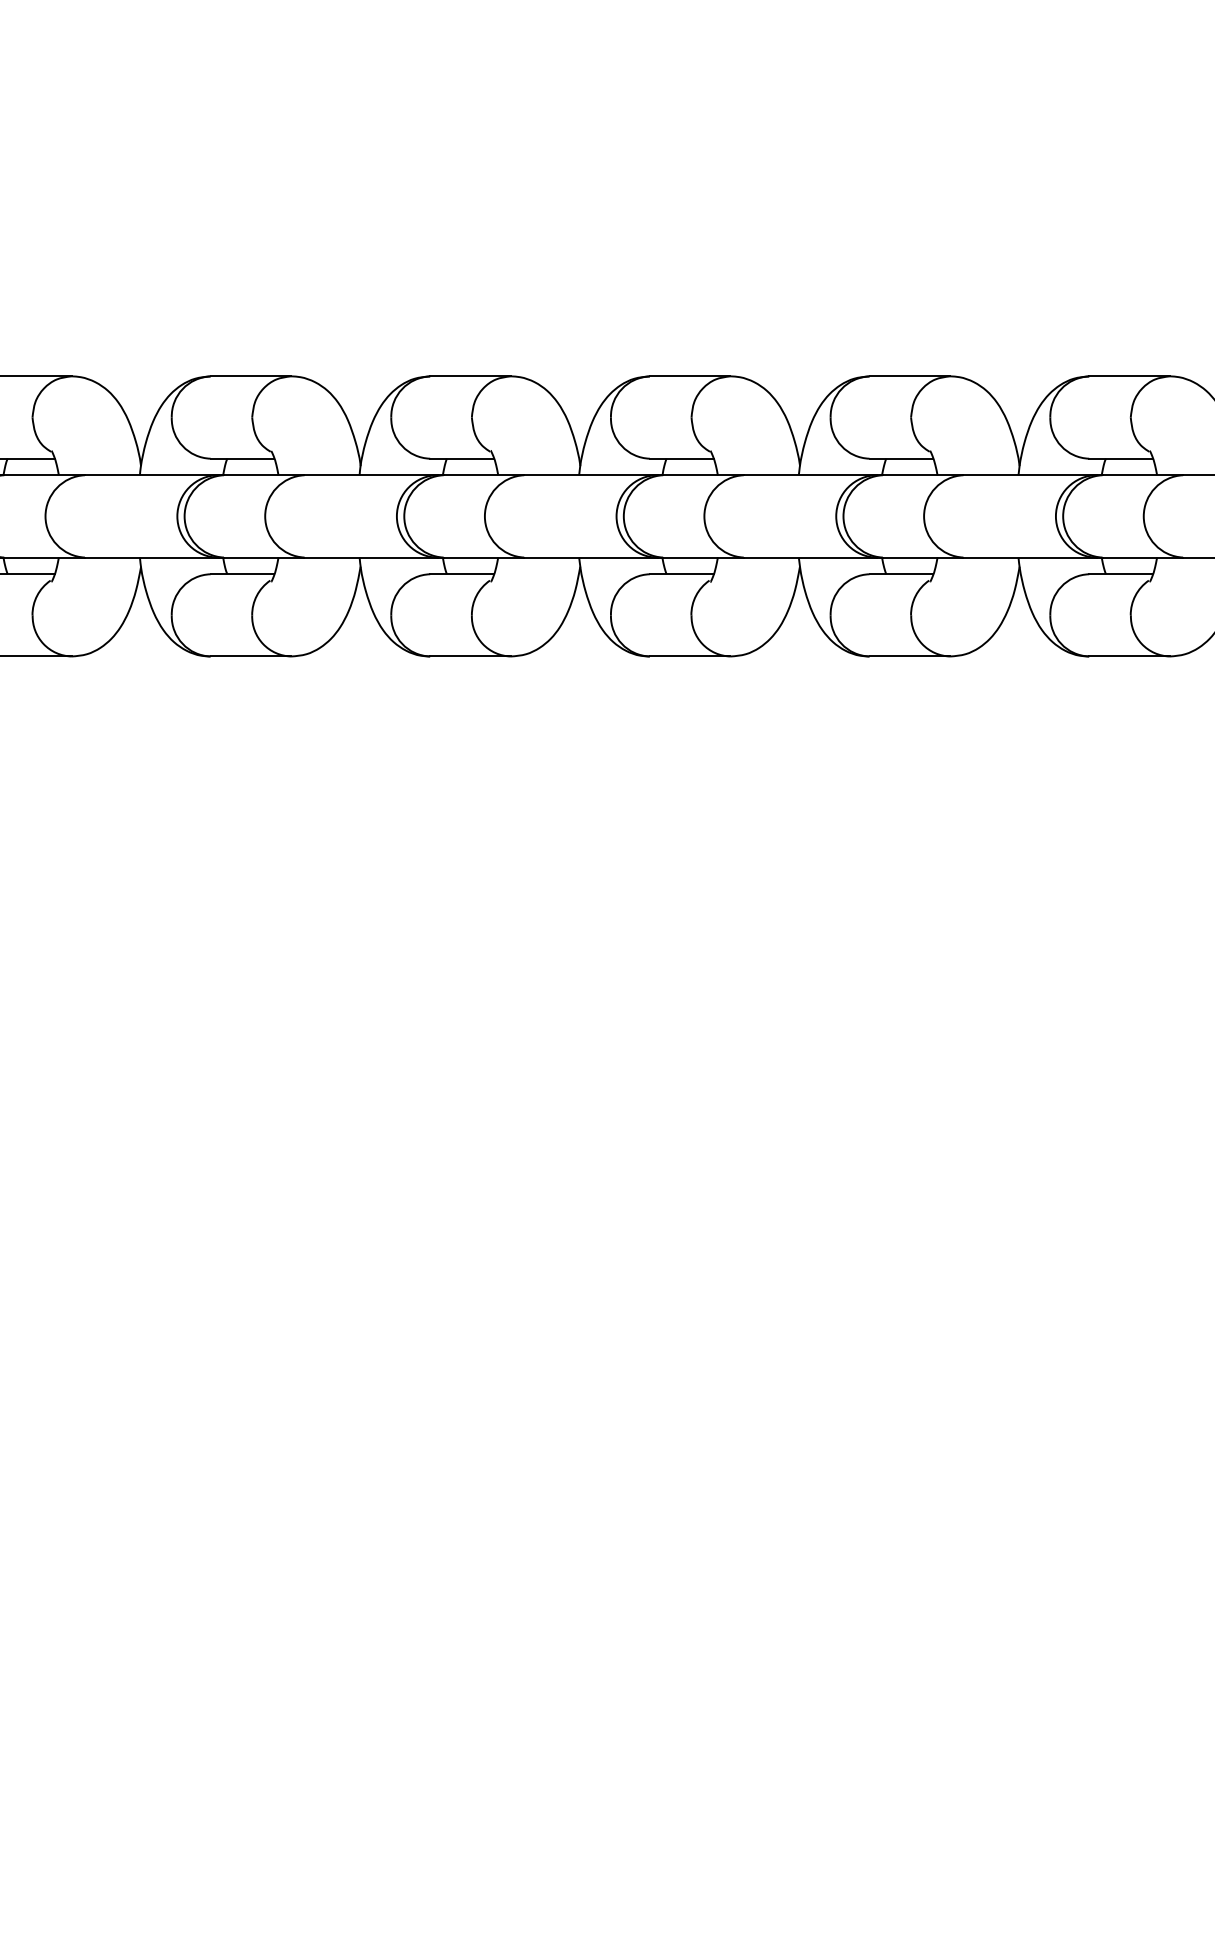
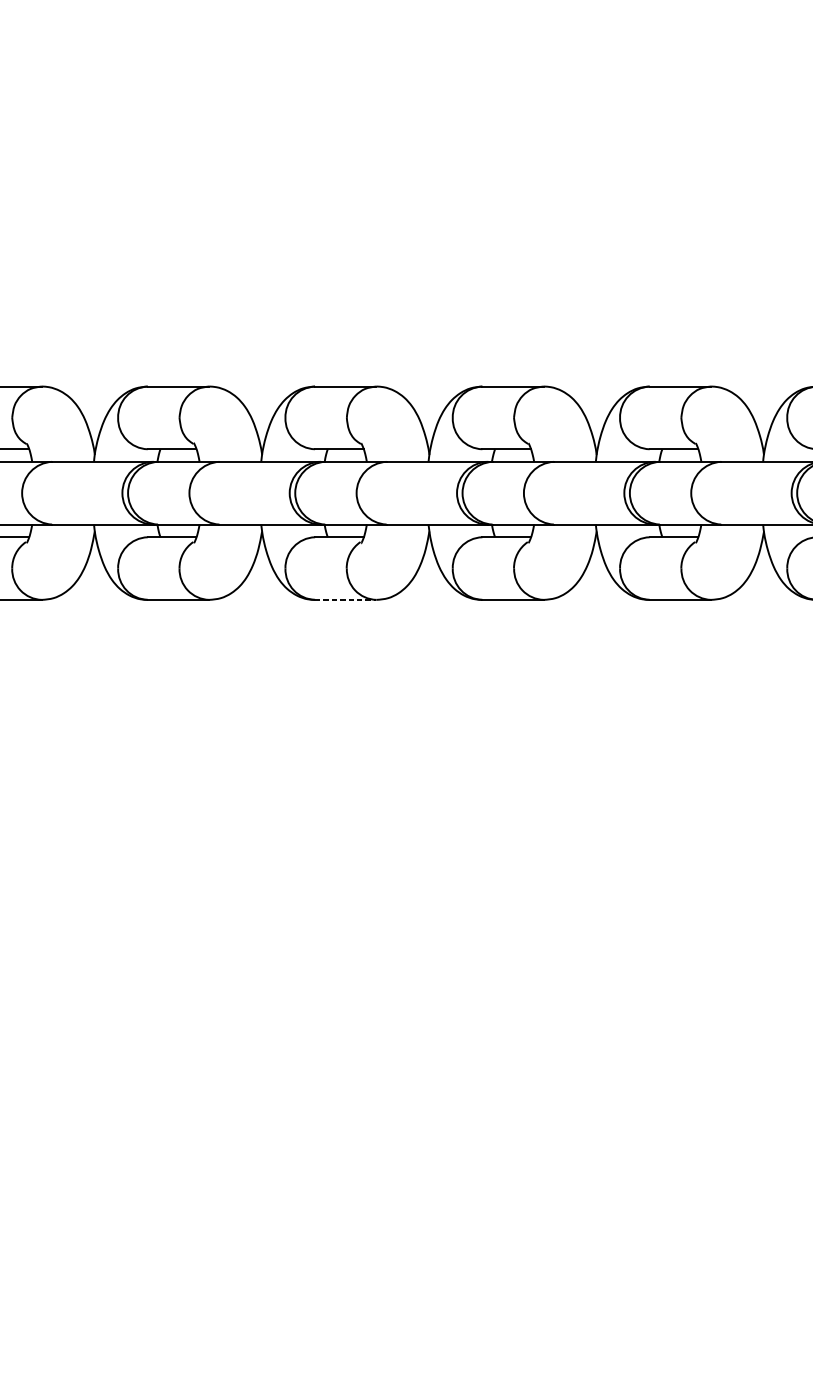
line: (690, 656) -> (346, 599), solid -> dashed

